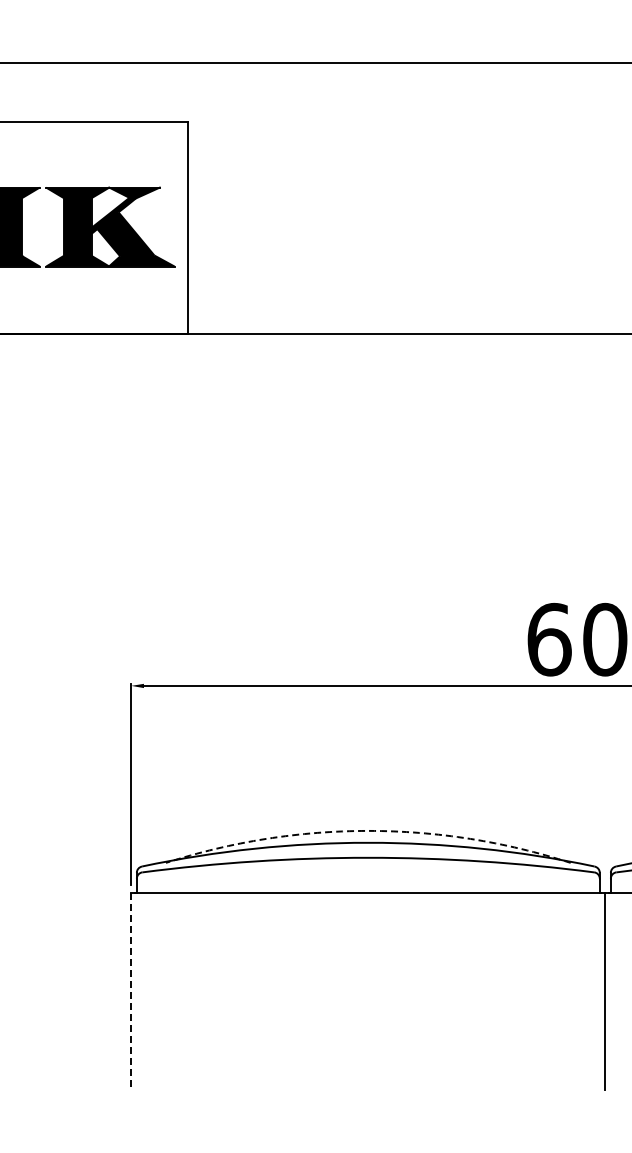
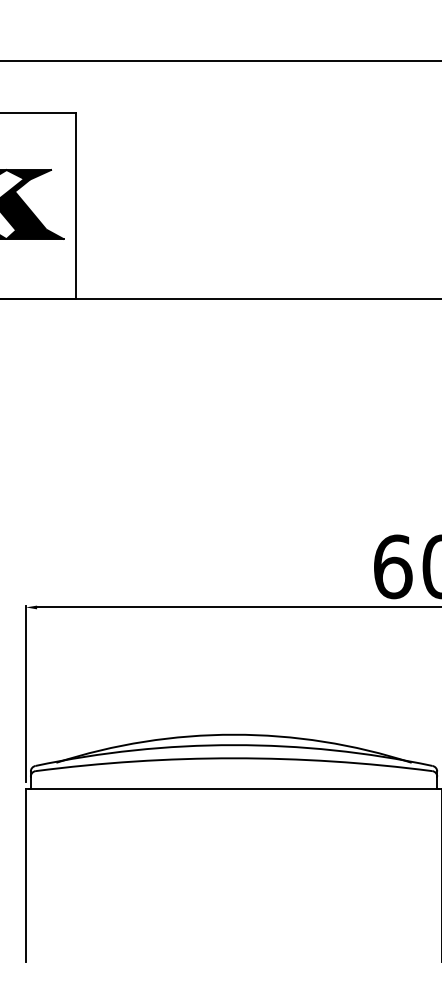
arc: (368, 830) -> (234, 734), dashed -> solid
line: (131, 991) -> (26, 875), dashed -> solid

